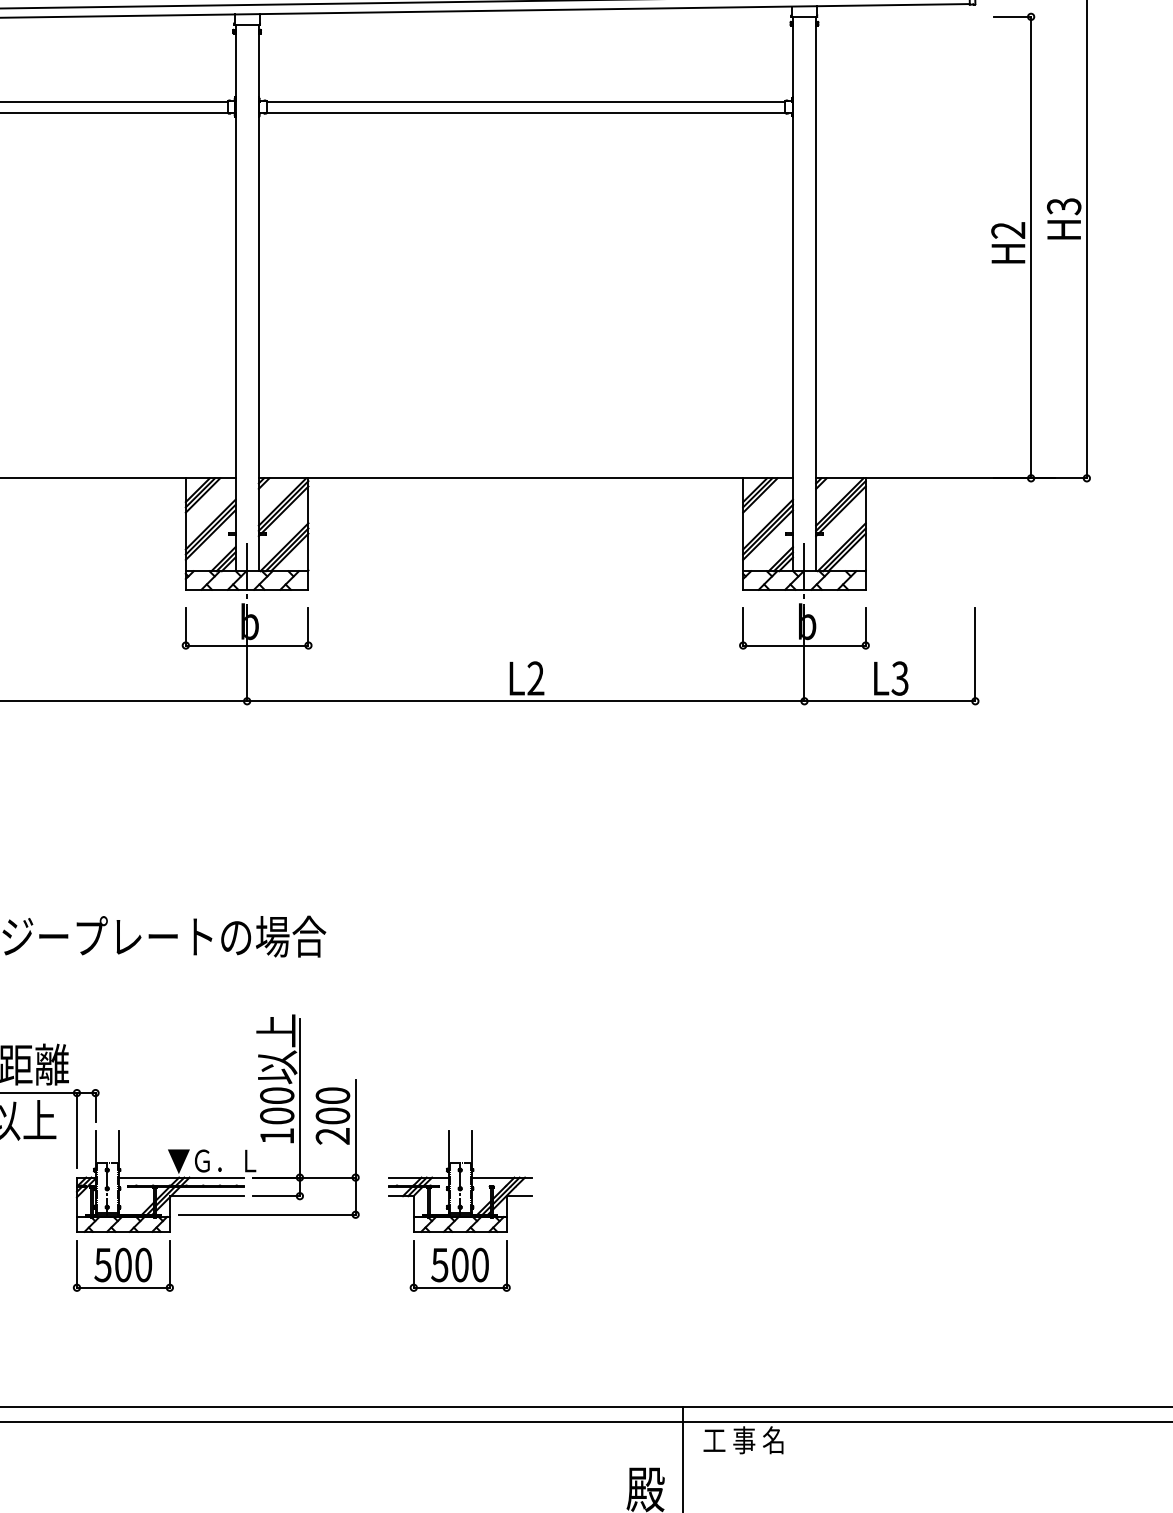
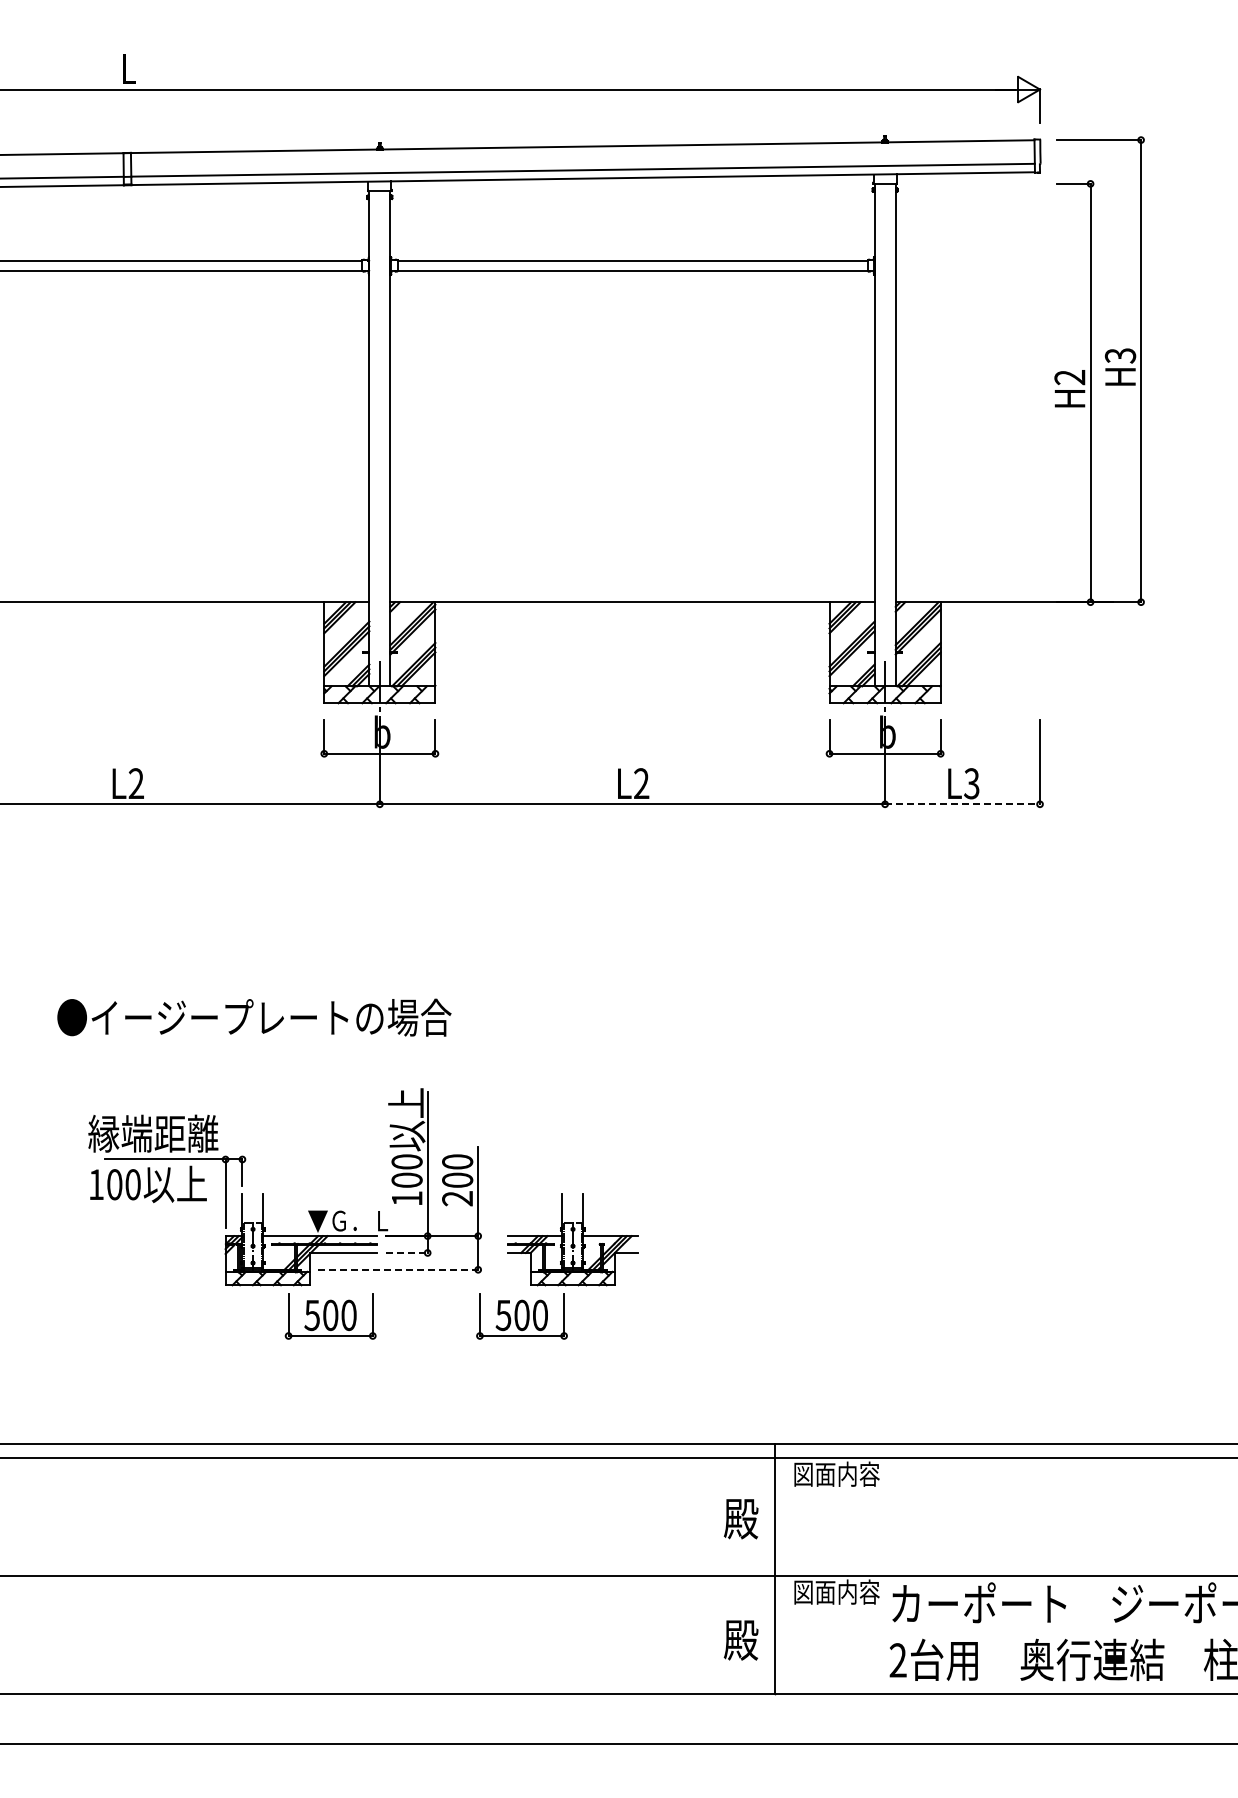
line: (890, 701) -> (963, 804), solid -> dashed
line: (277, 1195) -> (407, 1252), solid -> dashed
line: (267, 1214) -> (398, 1269), solid -> dashed
part: (123, 1266) -> (330, 1316), moved
part: (459, 1266) -> (521, 1316), moved
text: (750, 1439) -> (836, 1473), 工 事 名 -> 図面内容

